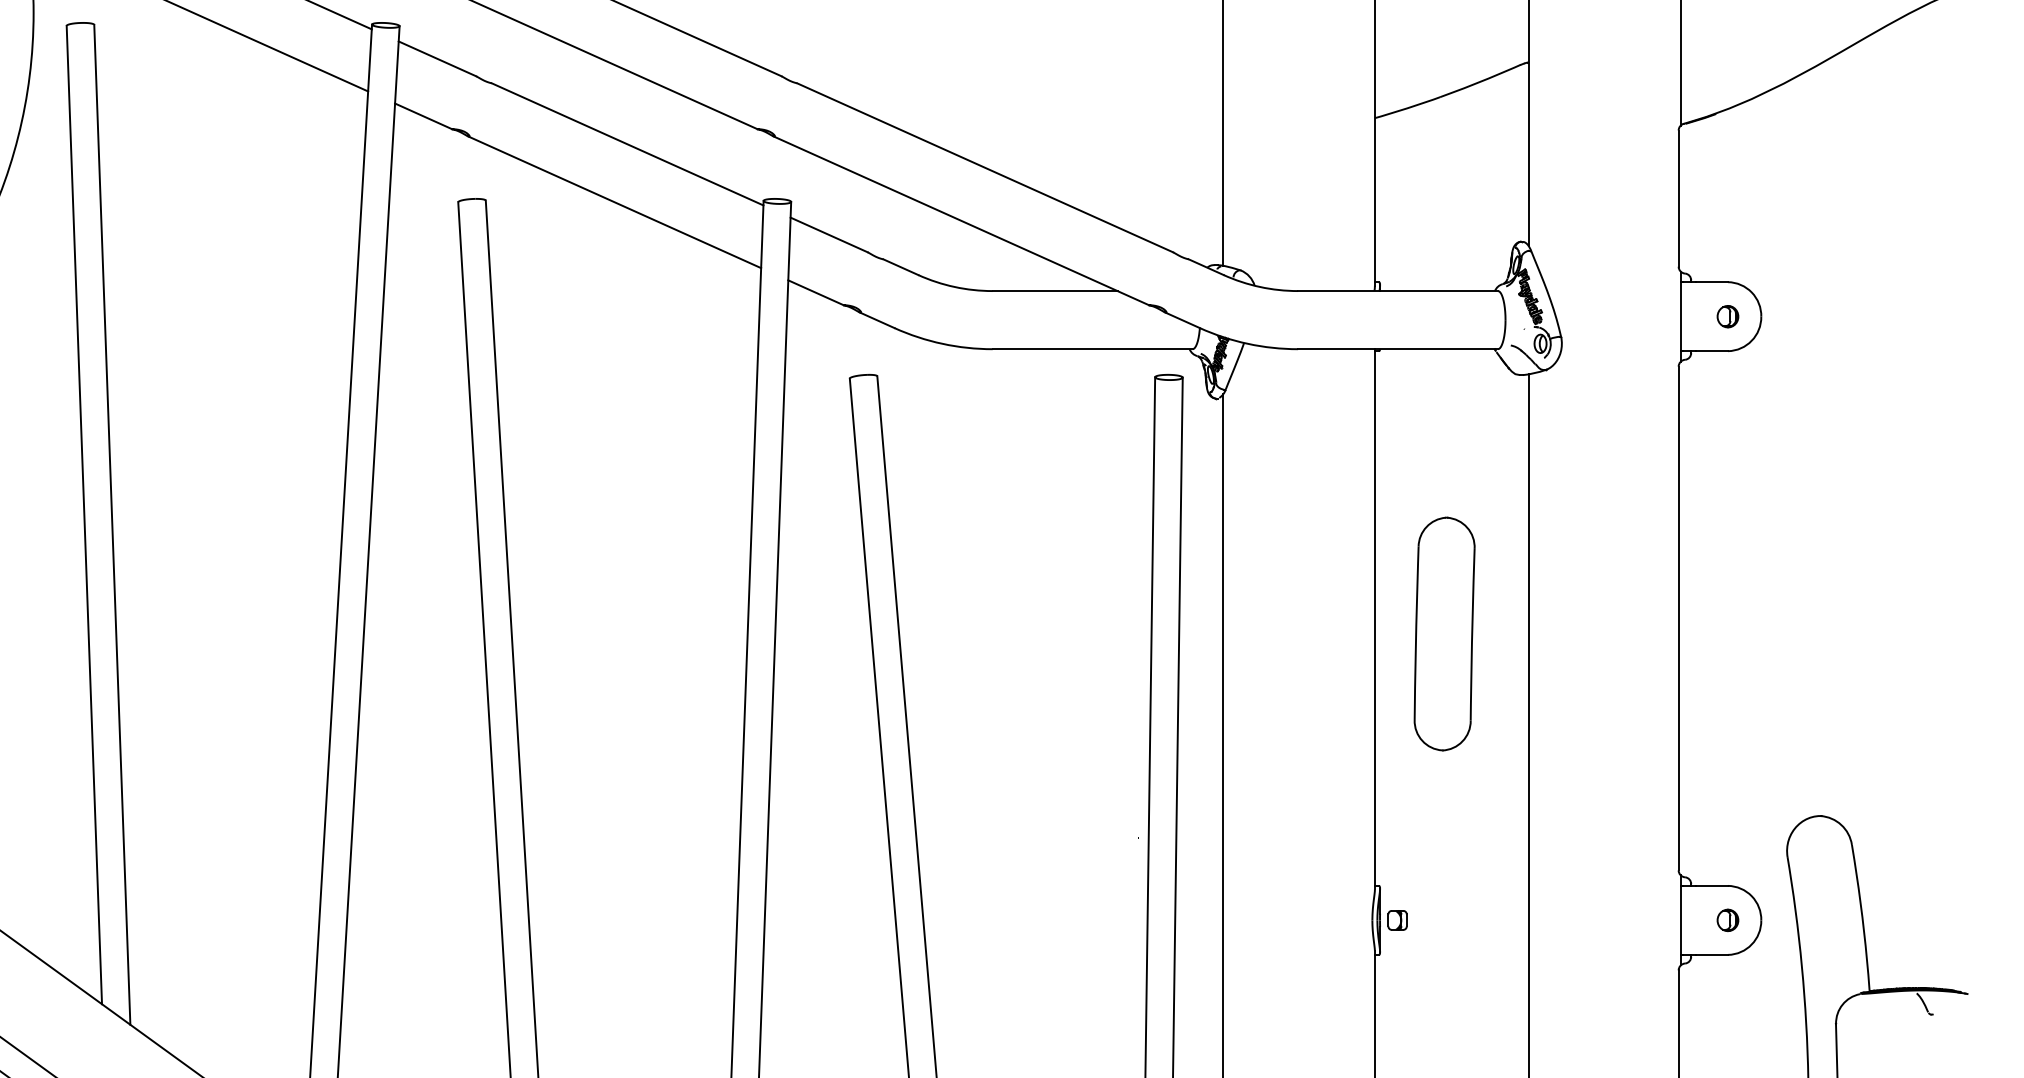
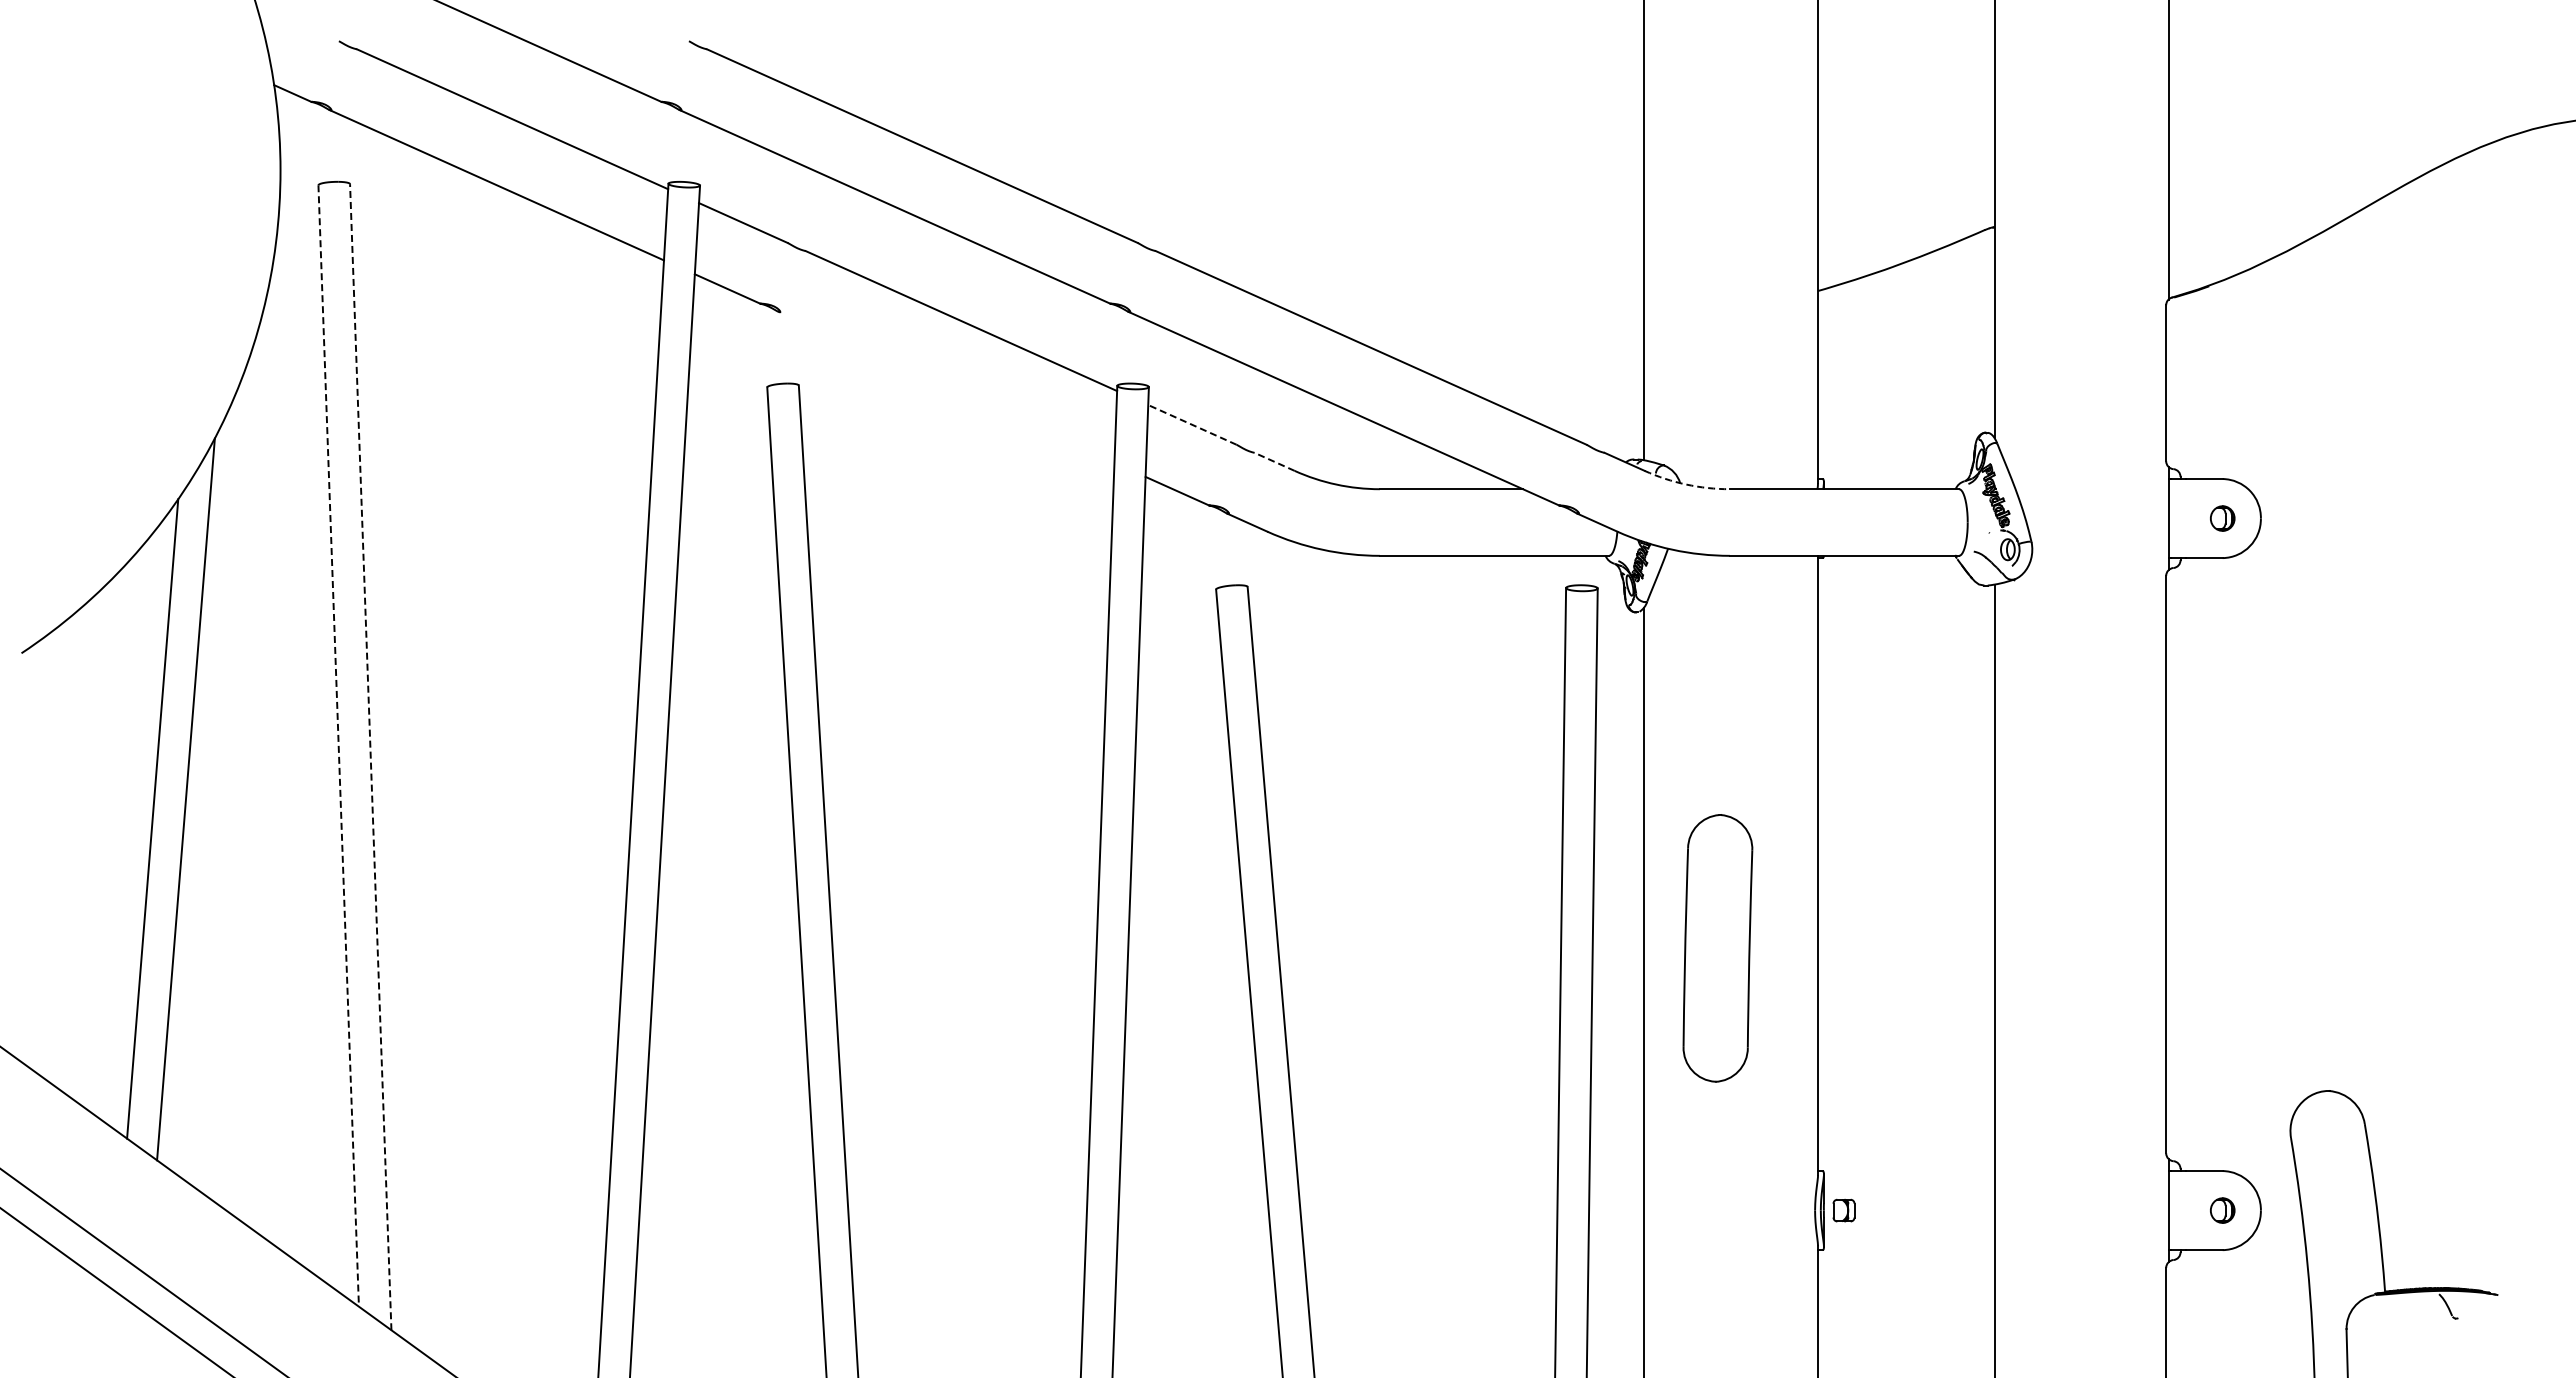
line: (614, 201) -> (946, 386), removed
line: (828, 234) -> (1191, 424), solid -> dashed
line: (900, 266) -> (1274, 461), solid -> dashed
arc: (1260, 286) -> (1686, 484), solid -> dashed
line: (84, 515) -> (338, 746), solid -> dashed
line: (112, 524) -> (370, 756), solid -> dashed
part: (1444, 634) -> (1717, 948), moved

